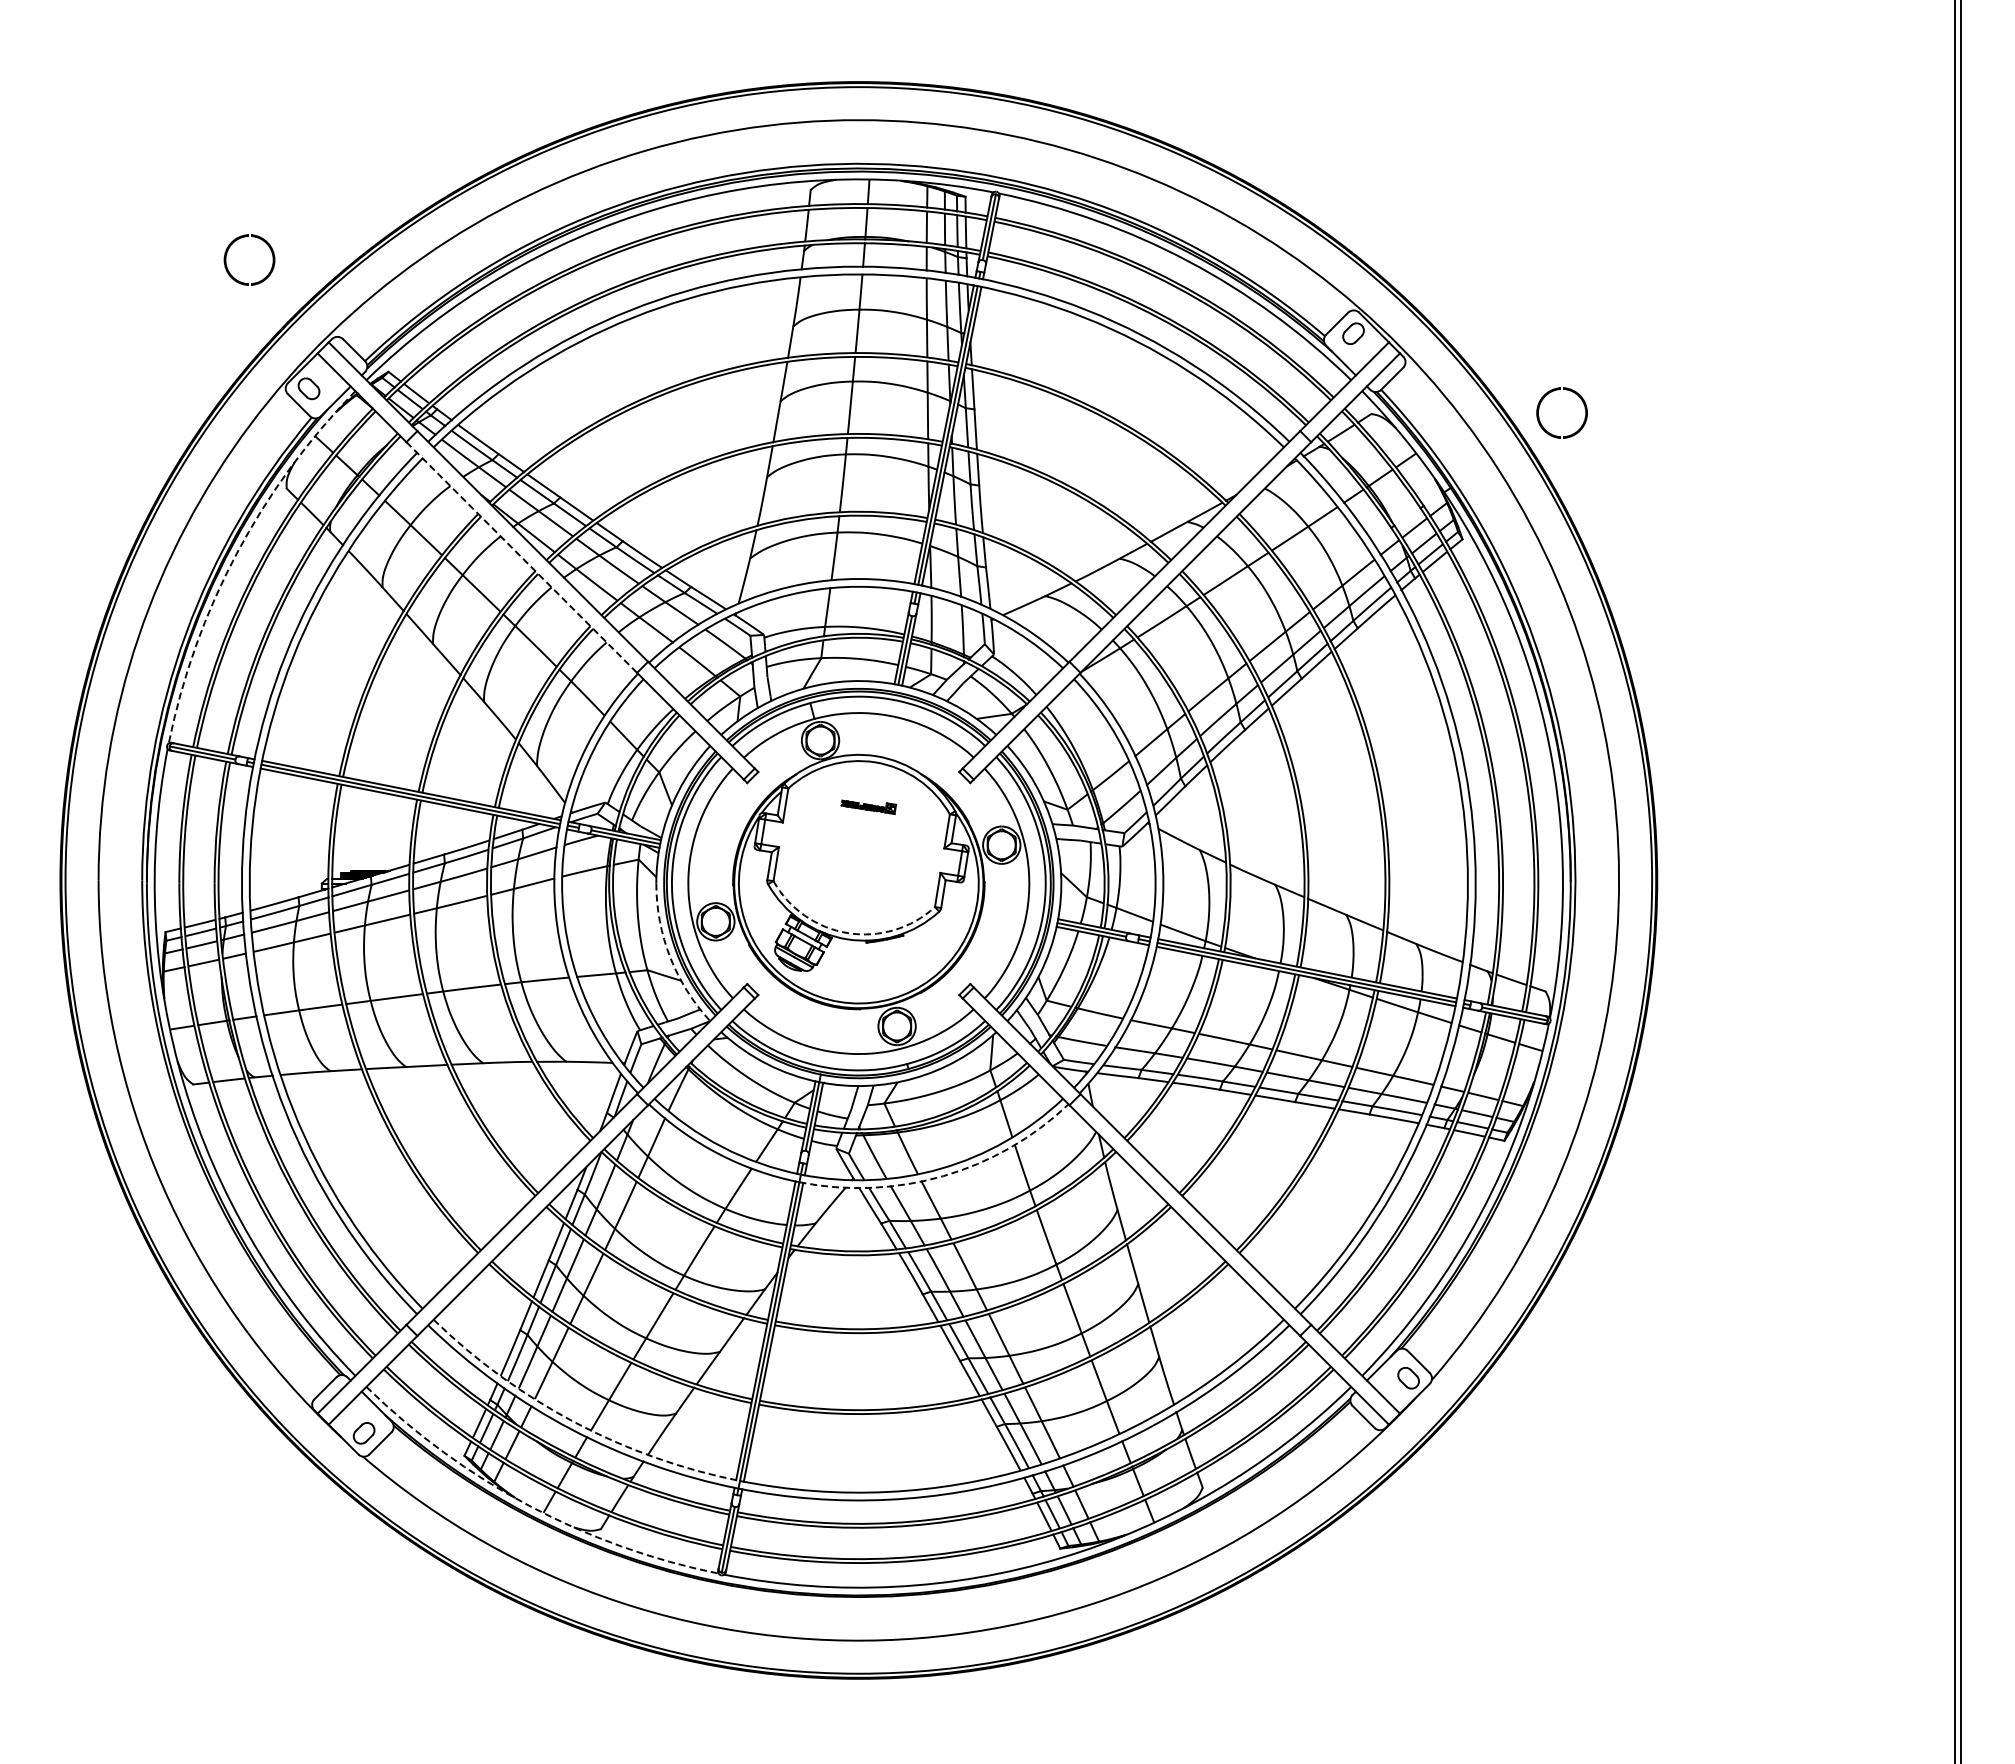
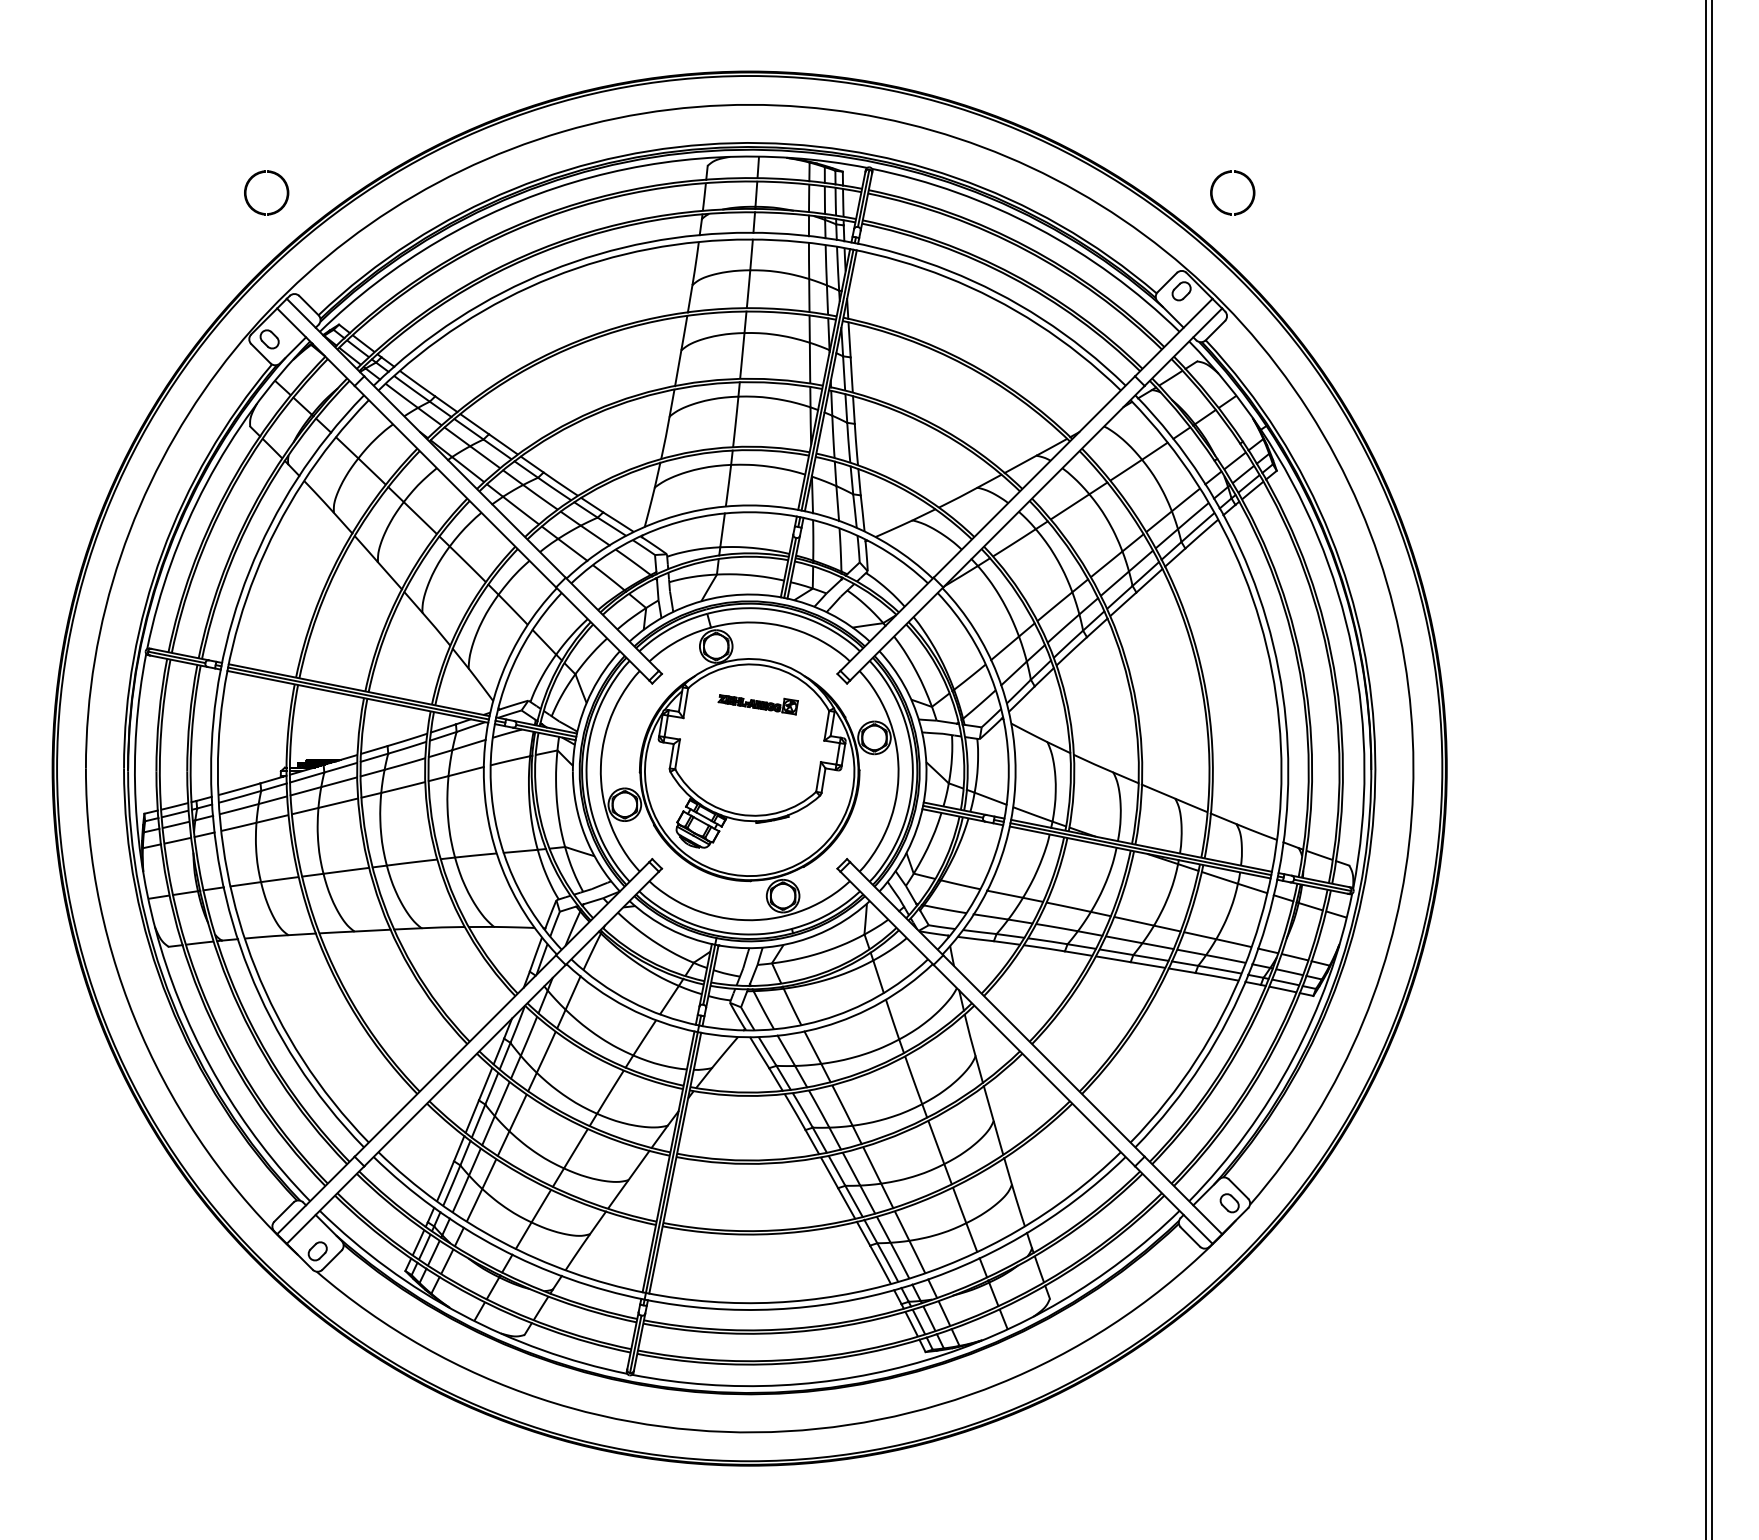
part: (245, 237) -> (263, 173), moved
part: (1545, 397) -> (1218, 179), moved
arc: (236, 553) -> (206, 483), dashed -> solid
line: (522, 557) -> (456, 486), dashed -> solid
part: (868, 807) -> (758, 704), size x1.67
arc: (847, 933) -> (739, 814), dashed -> solid
arc: (670, 957) -> (585, 835), dashed -> solid
arc: (943, 1176) -> (823, 1027), dashed -> solid
arc: (575, 1422) -> (502, 1241), dashed -> solid
arc: (529, 1505) -> (462, 1314), dashed -> solid

